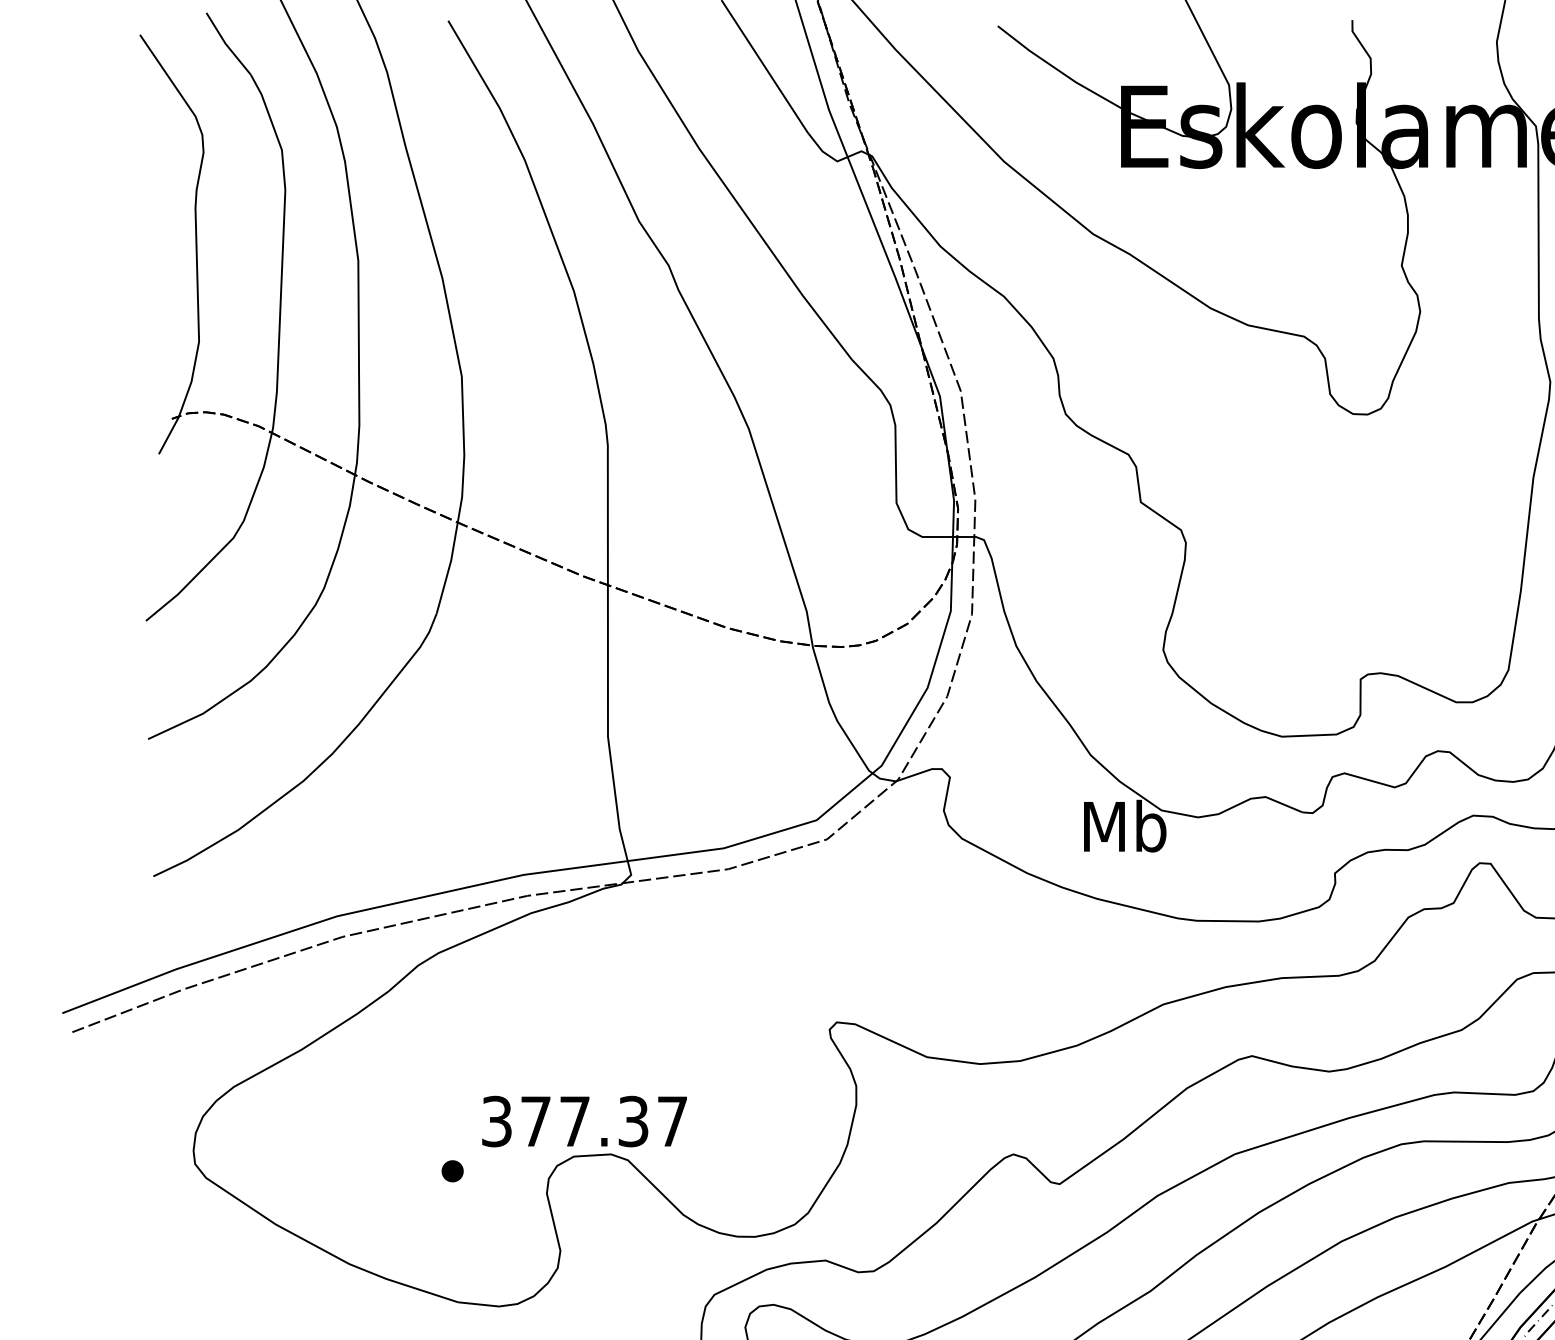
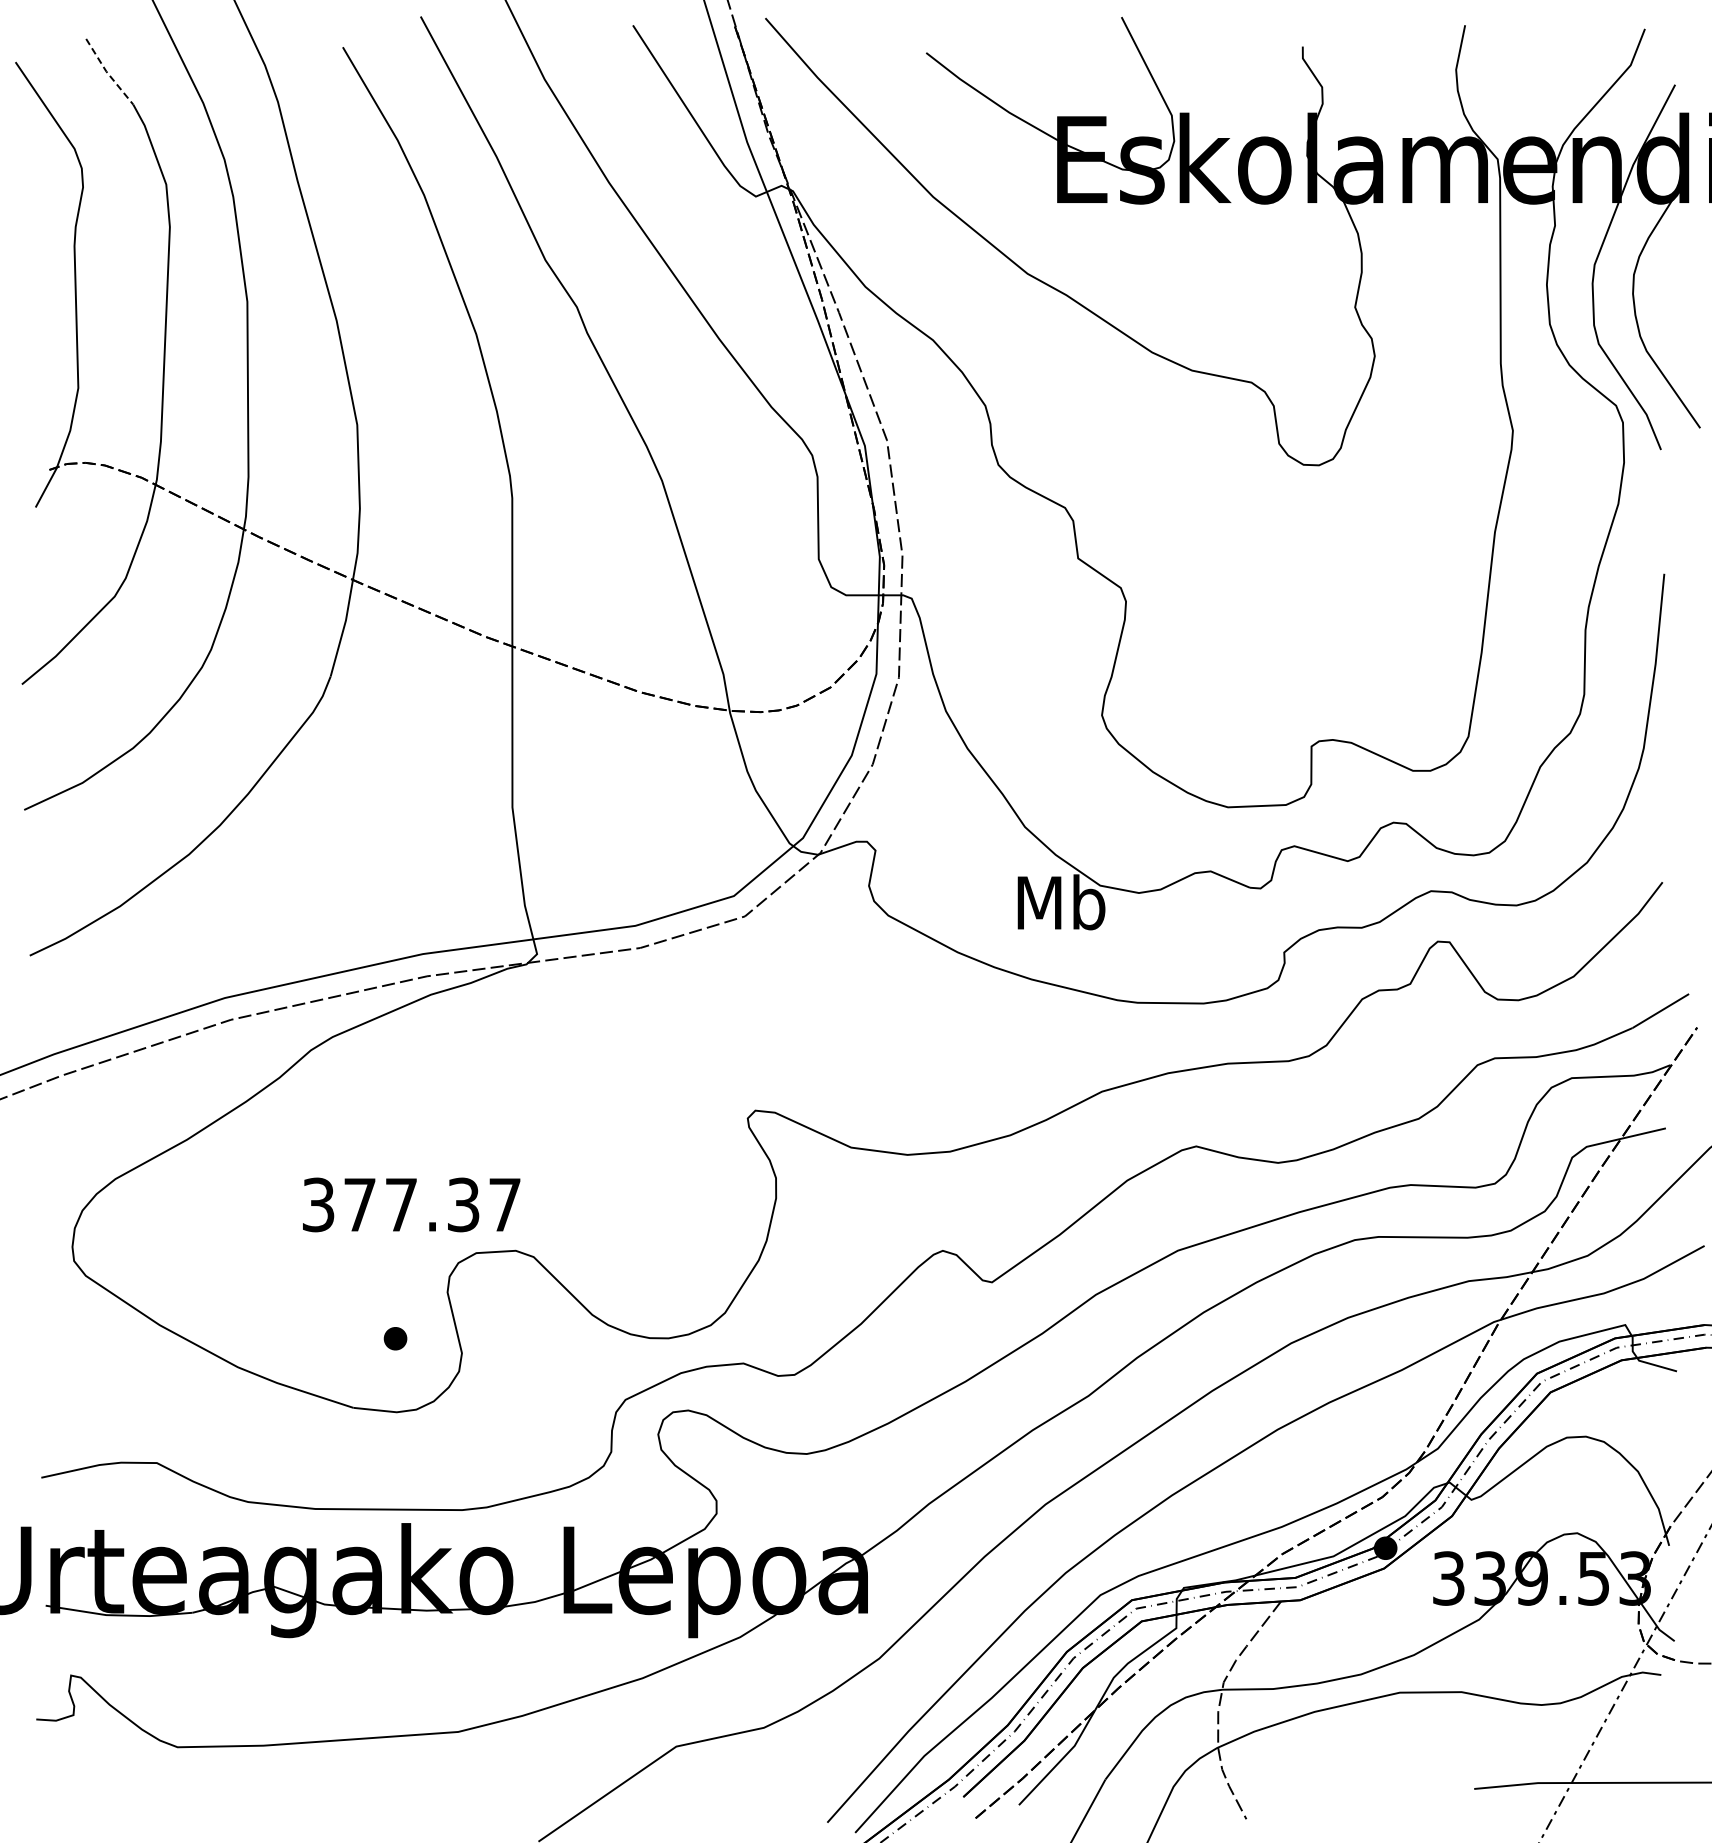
line: (226, 45) -> (107, 73), solid -> dashed
text: (584, 1121) -> (411, 1204), moved
part: (452, 1171) -> (395, 1338), moved

